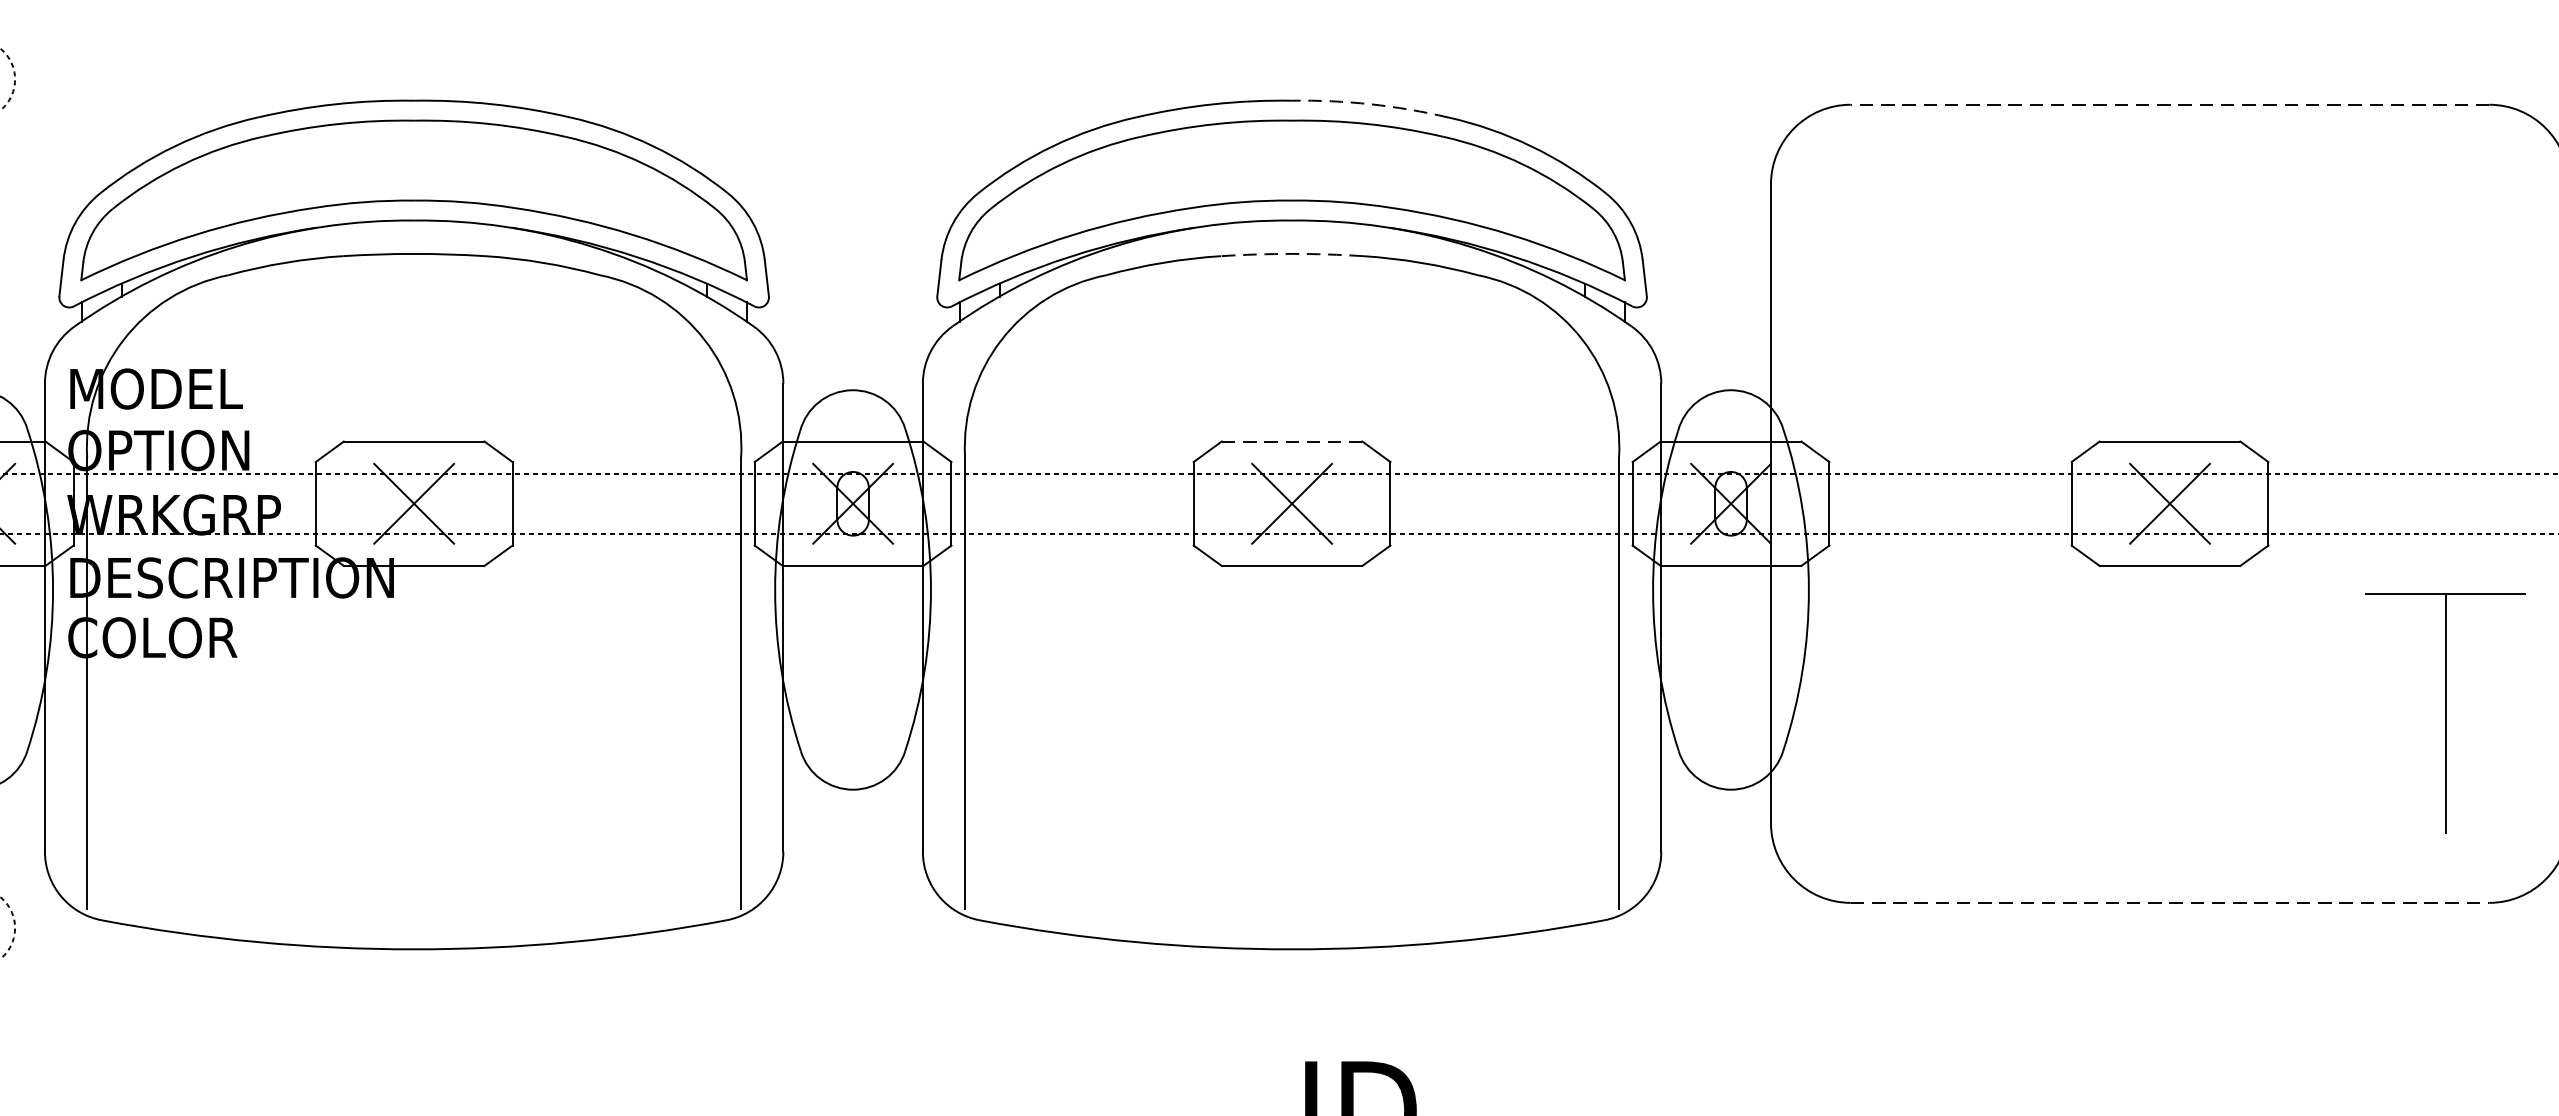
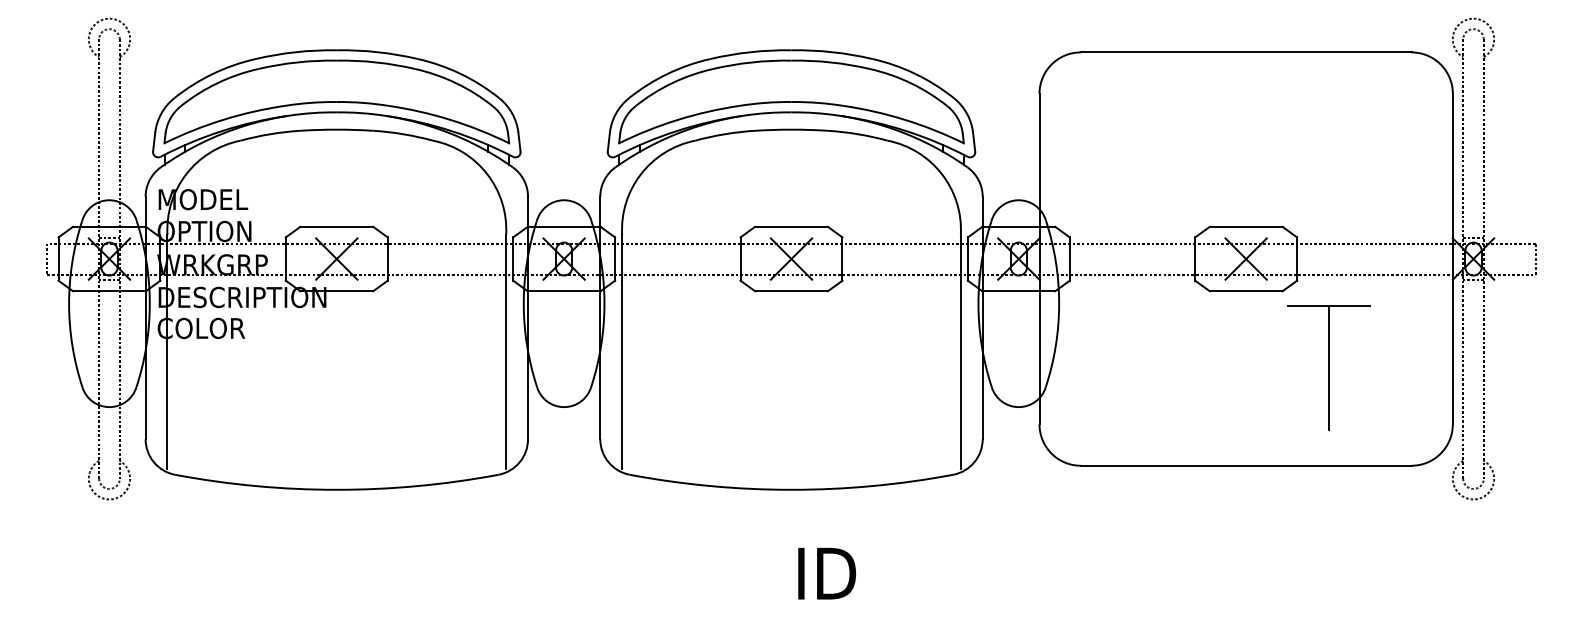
arc: (1371, 104) -> (832, 52), dashed -> solid
line: (2168, 104) -> (1245, 52), dashed -> solid
arc: (1292, 253) -> (791, 129), dashed -> solid
line: (1292, 440) -> (791, 226), dashed -> solid
part: (2444, 713) -> (1328, 367), moved
line: (2170, 902) -> (1246, 465), dashed -> solid

